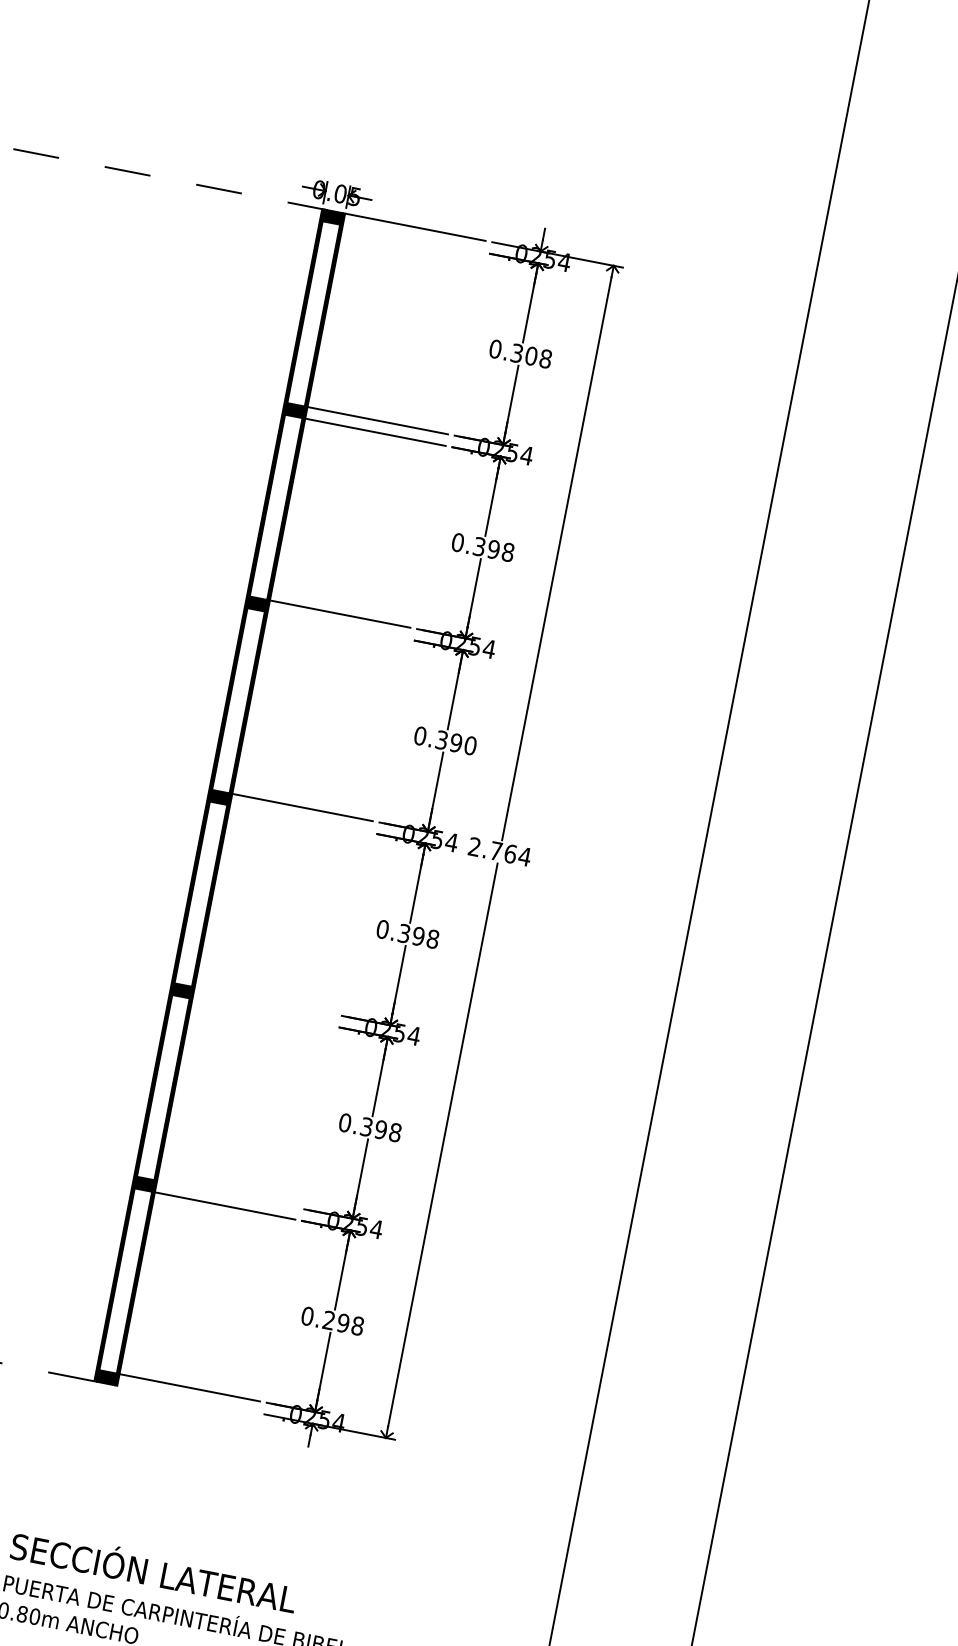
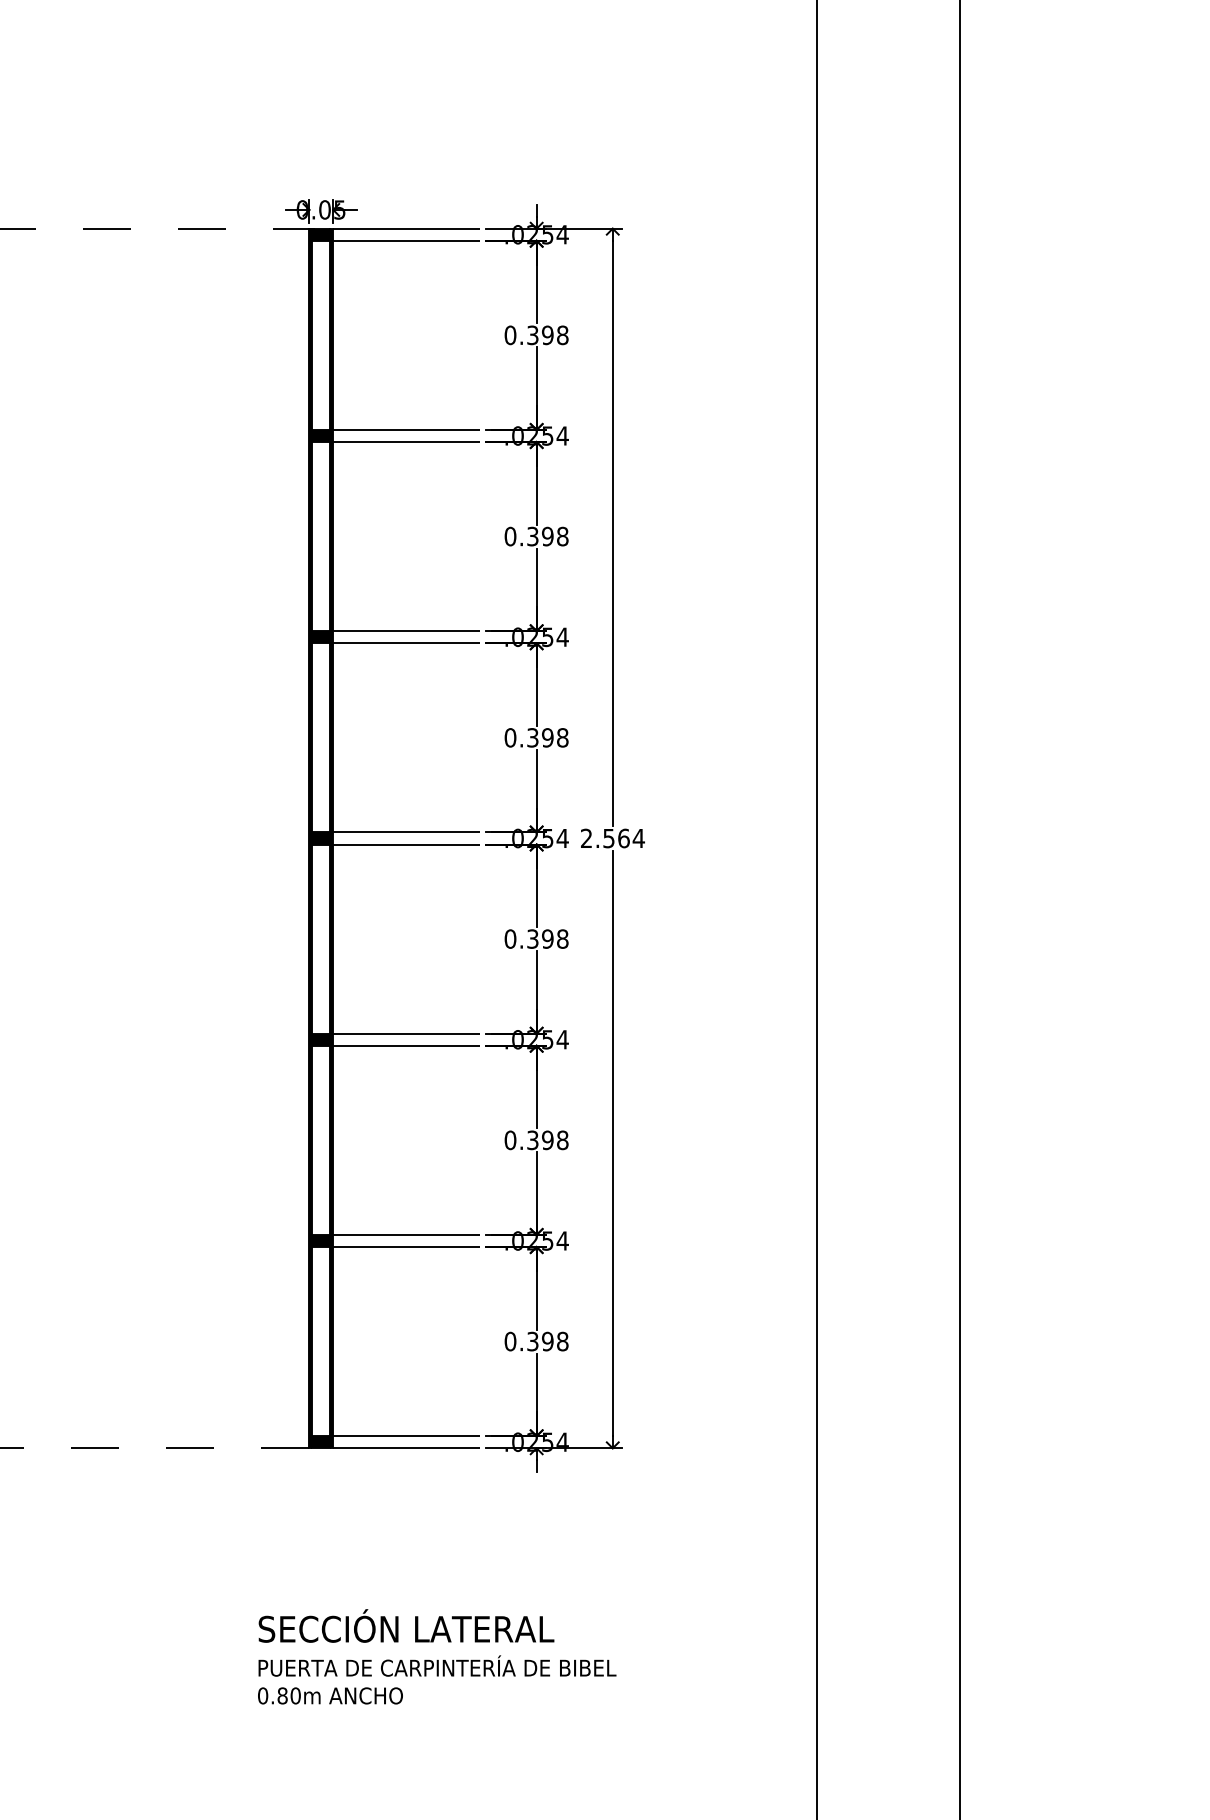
line: (412, 238) -> (405, 240), added
text: (531, 356) -> (547, 335), 0.308 -> 0.398
line: (337, 625) -> (405, 643), added
text: (470, 745) -> (562, 737), 0.390 -> 0.398
line: (299, 818) -> (405, 844), added
text: (495, 851) -> (608, 838), 2.764 -> 2.564
line: (264, 1000) -> (405, 1033), added
line: (261, 1012) -> (405, 1045), added
line: (226, 1193) -> (405, 1234), added
text: (328, 1320) -> (532, 1341), 0.298 -> 0.398
line: (187, 1399) -> (406, 1448), added

